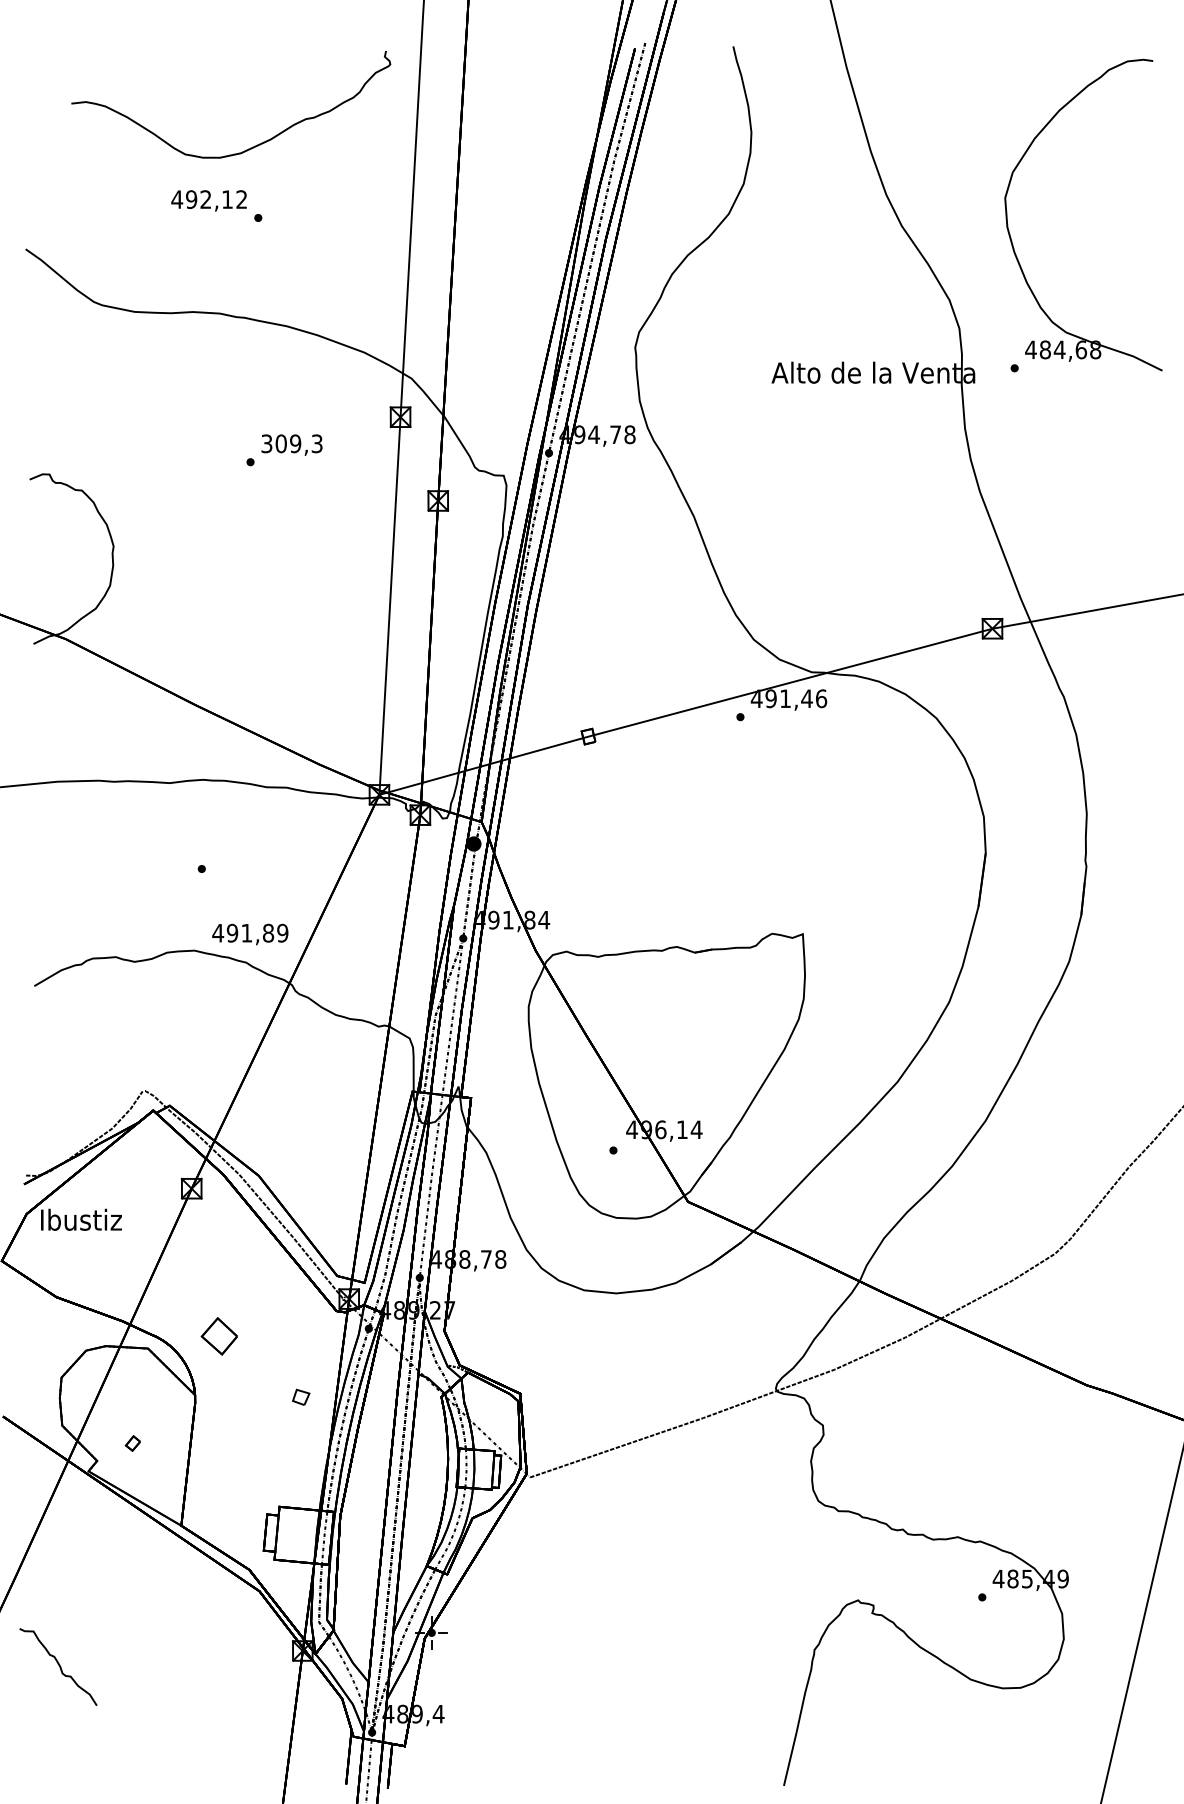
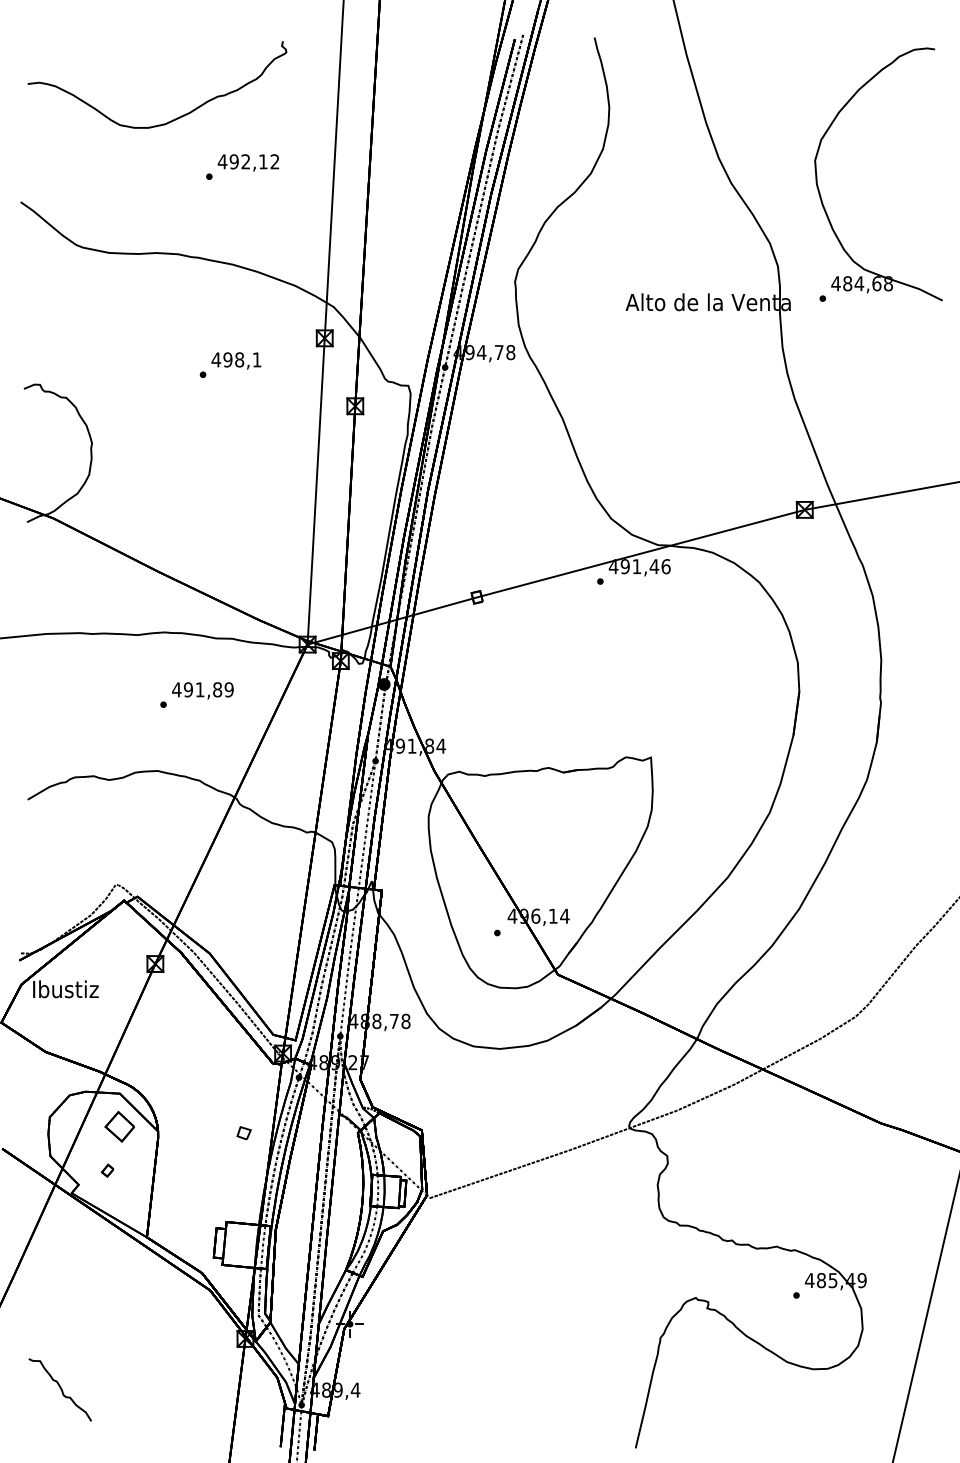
curve: (249, 147) -> (172, 119), moved
text: (207, 200) -> (247, 162), moved
text: (291, 443) -> (236, 359), 309,3 -> 498,1
text: (249, 934) -> (202, 690), moved
part: (219, 1336) -> (119, 1126), moved
curve: (58, 1666) -> (60, 1389), moved

